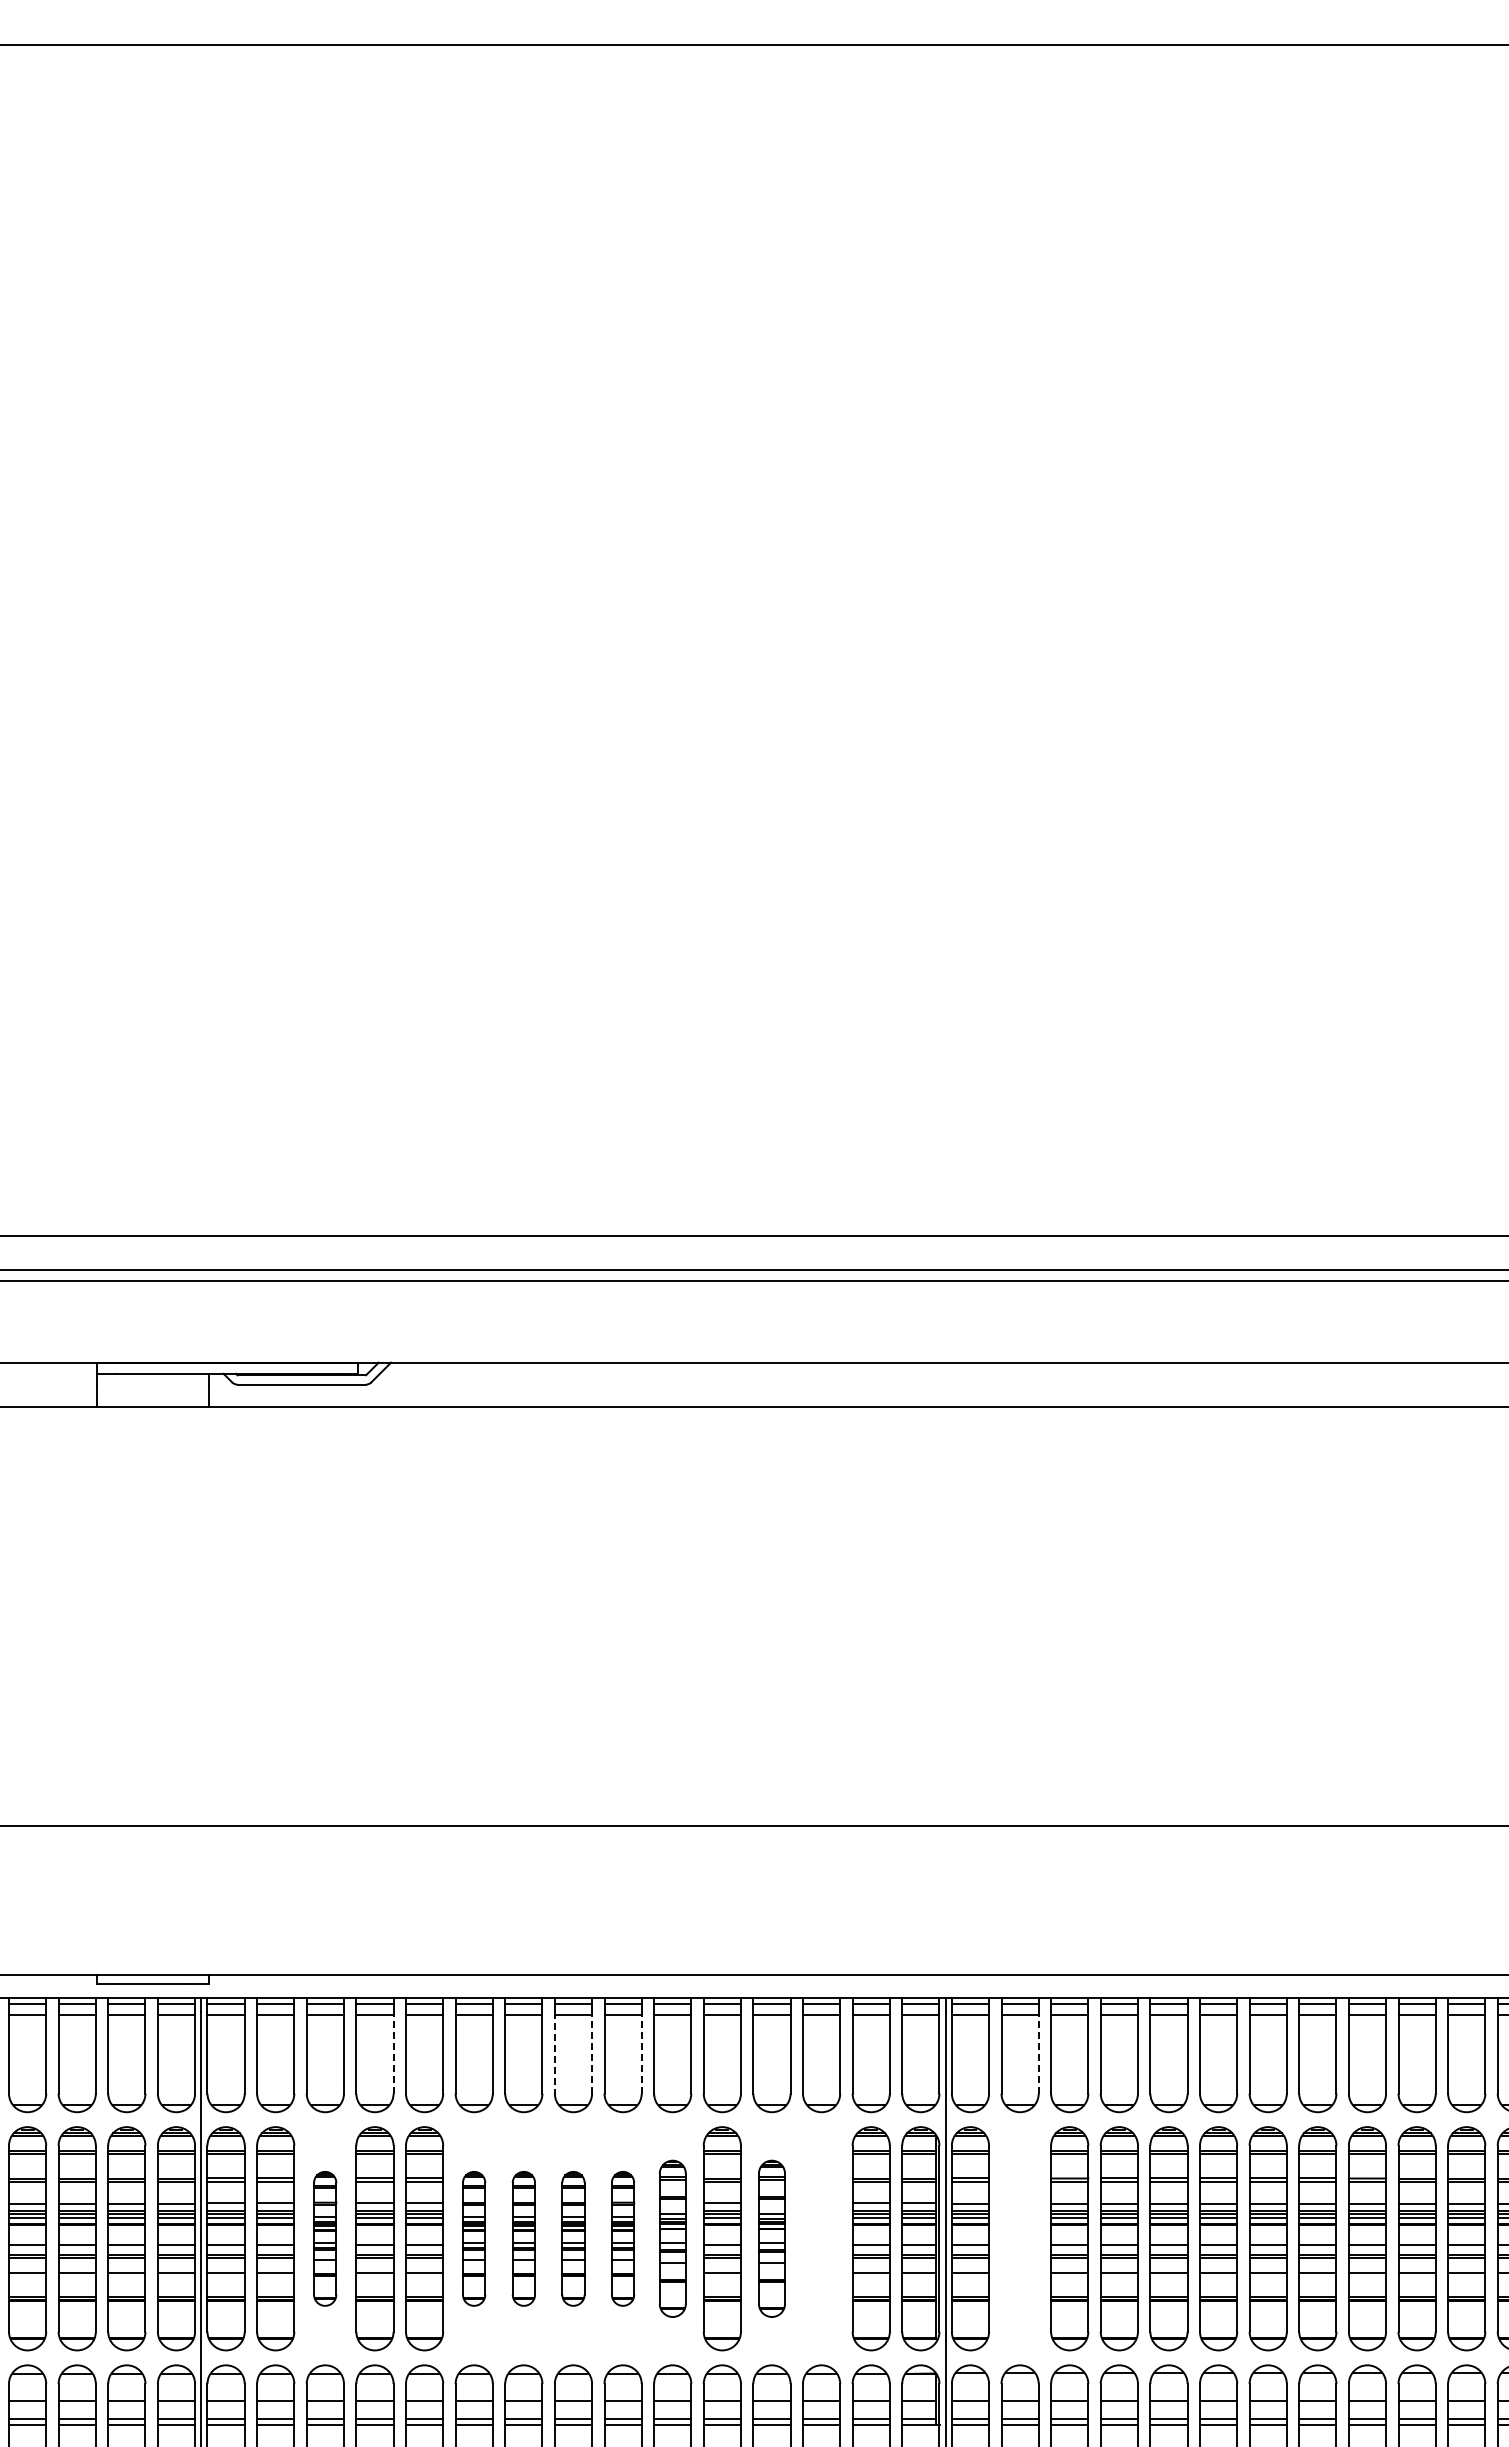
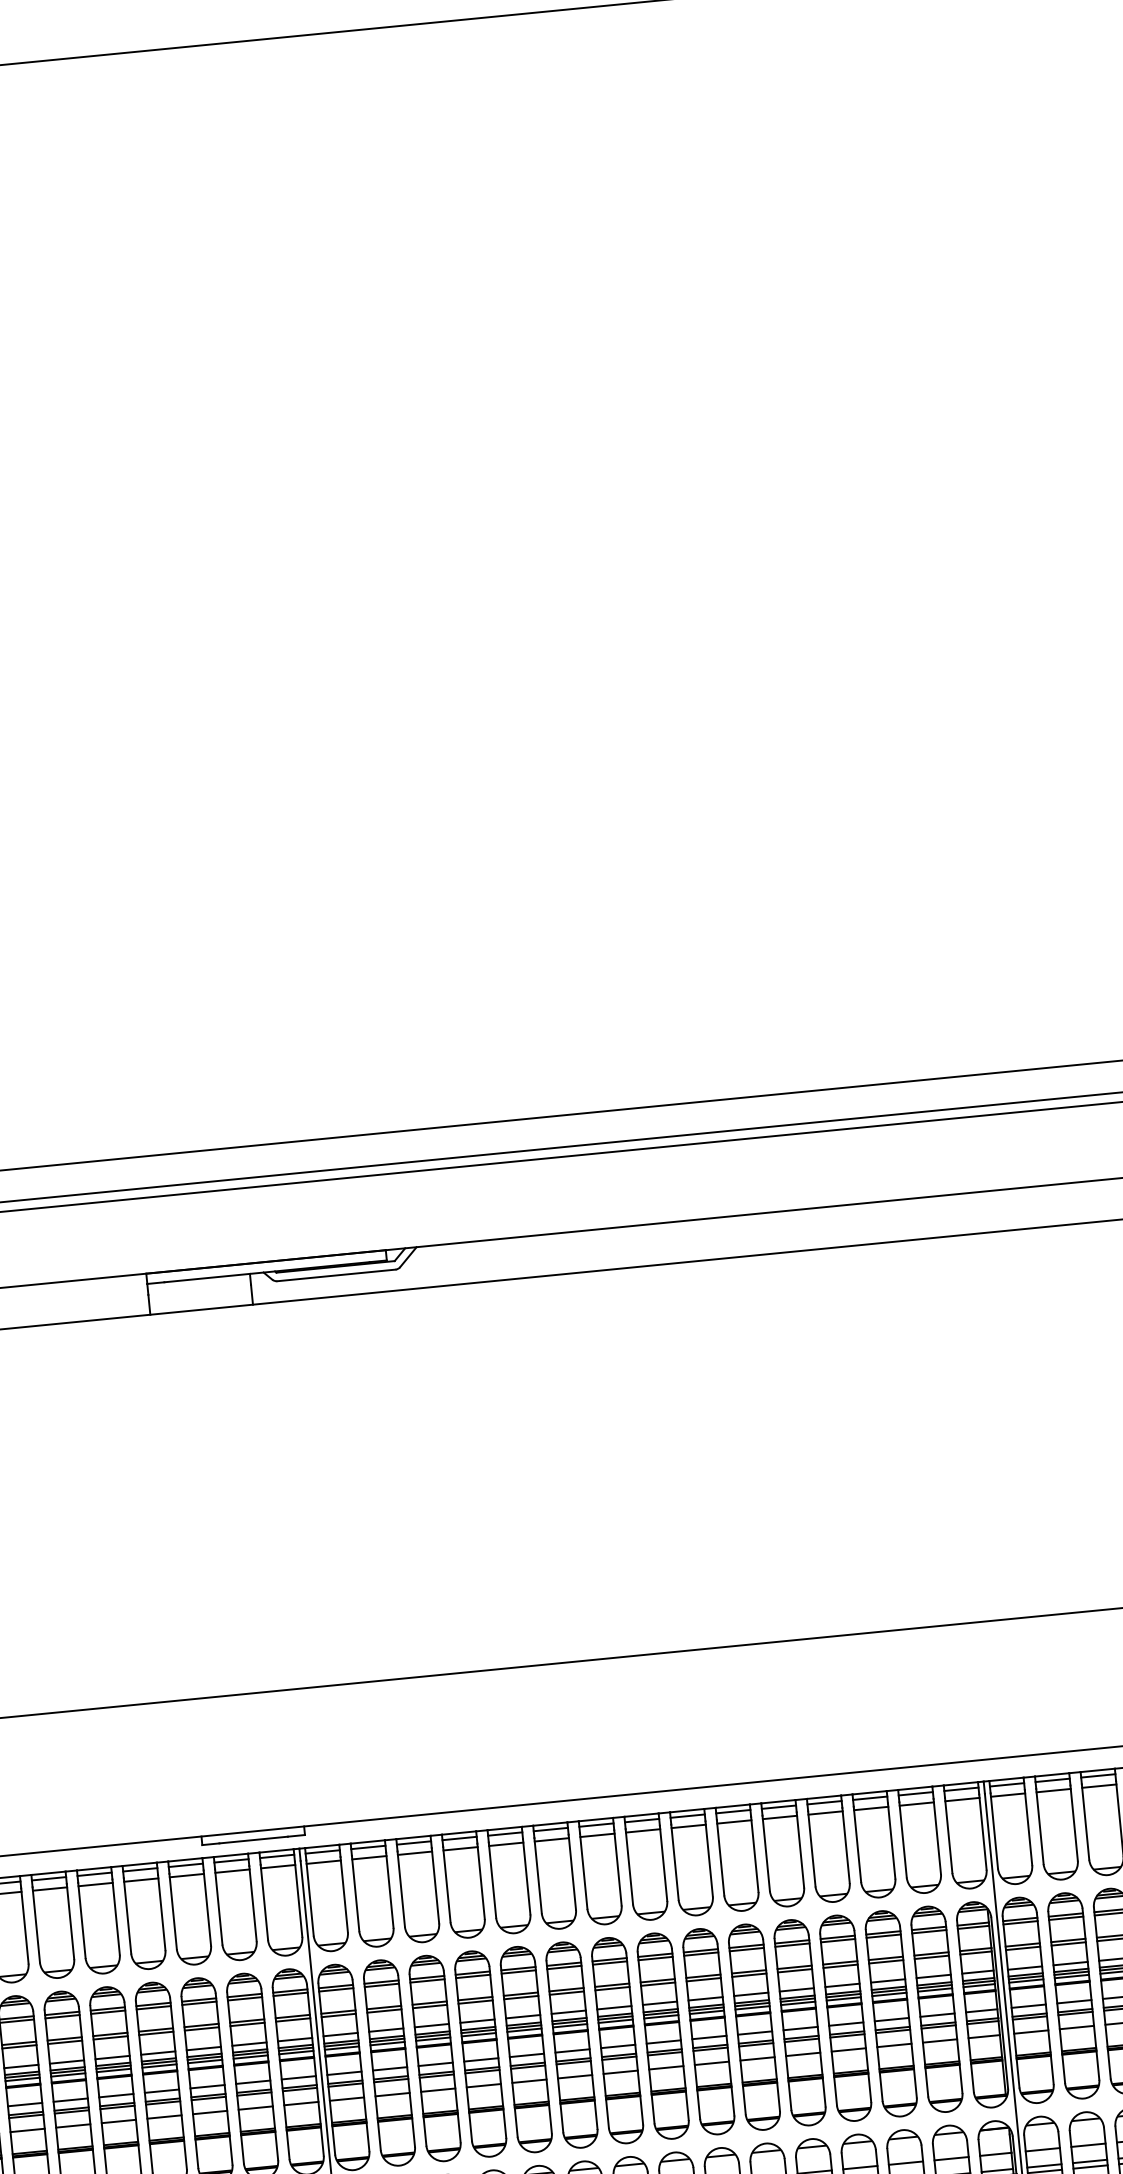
line: (393, 2052) -> (480, 1881), dashed -> solid
line: (554, 2052) -> (628, 1866), dashed -> solid
line: (592, 2052) -> (663, 1863), dashed -> solid
line: (641, 2052) -> (708, 1858), dashed -> solid
line: (1038, 2052) -> (1073, 1823), dashed -> solid
part: (324, 2238) -> (434, 2058), size x1.67
part: (473, 2238) -> (571, 2044), size x1.67
part: (523, 2238) -> (617, 2040), size x1.67
part: (573, 2238) -> (663, 2035), size x1.67
part: (622, 2238) -> (708, 2031), size x1.67
part: (672, 2238) -> (754, 2026), size x1.43
part: (771, 2238) -> (845, 2018), size x1.43
part: (821, 2238) -> (891, 2013), added
part: (1019, 2238) -> (1073, 1995), added

